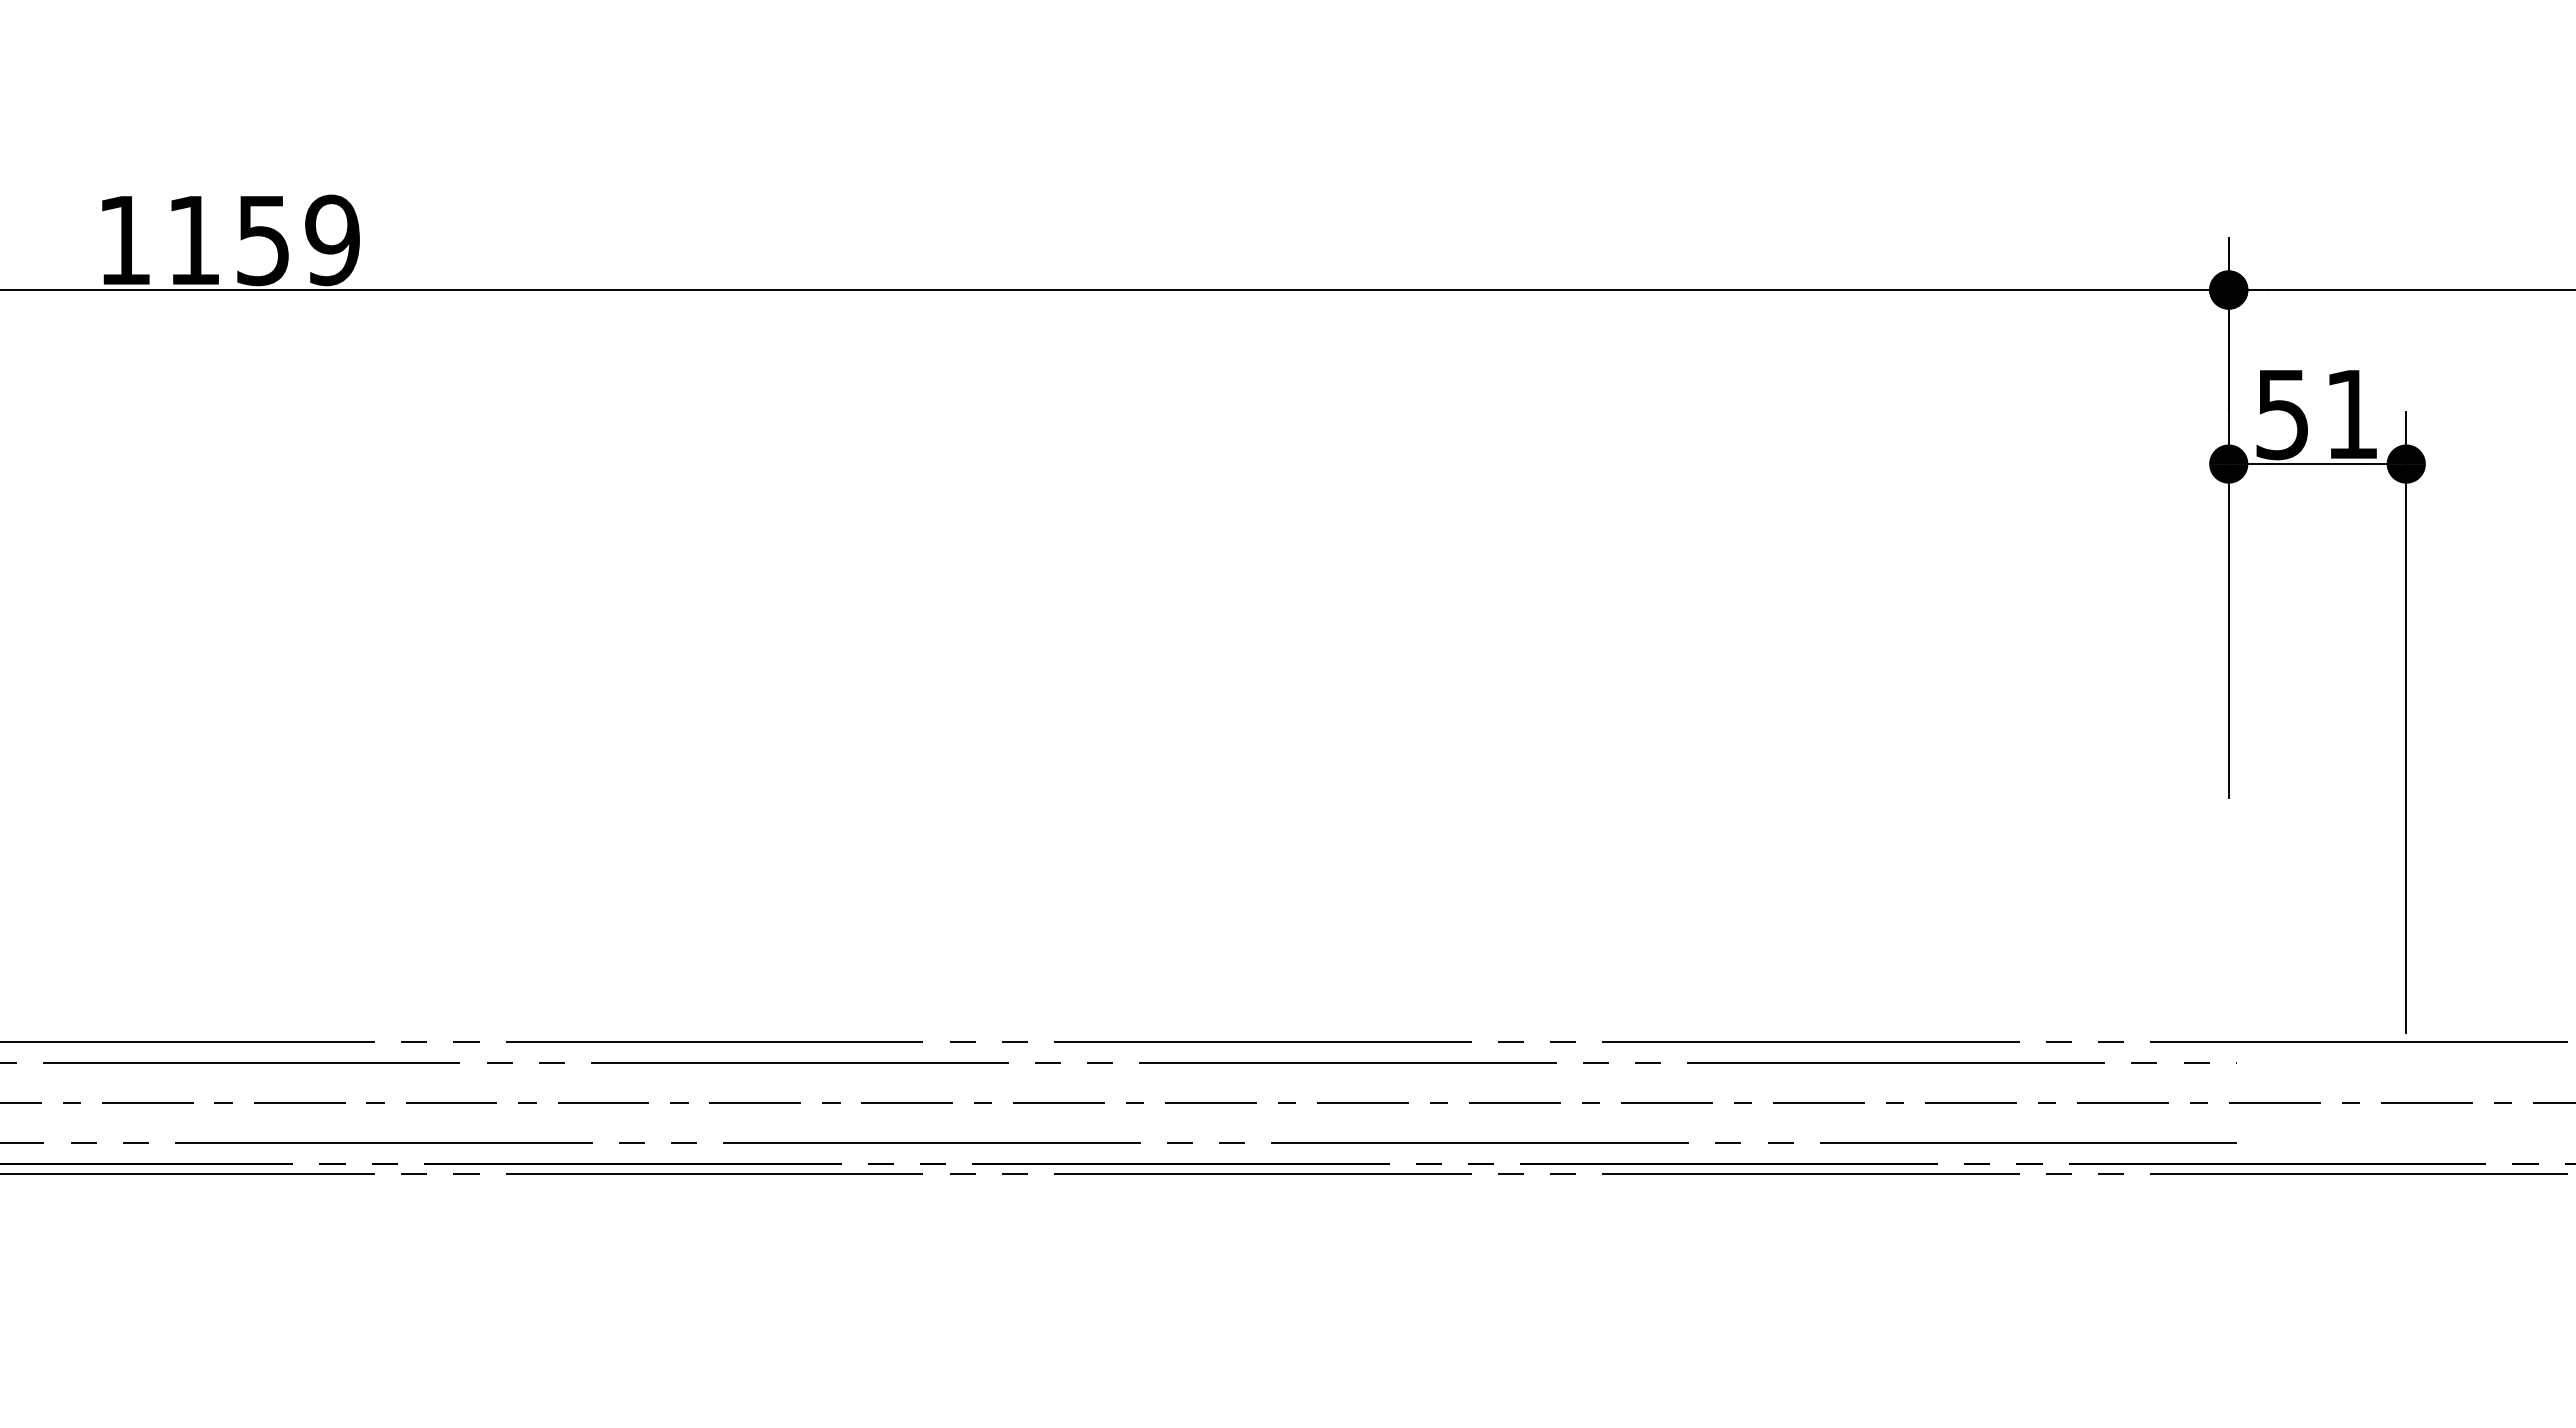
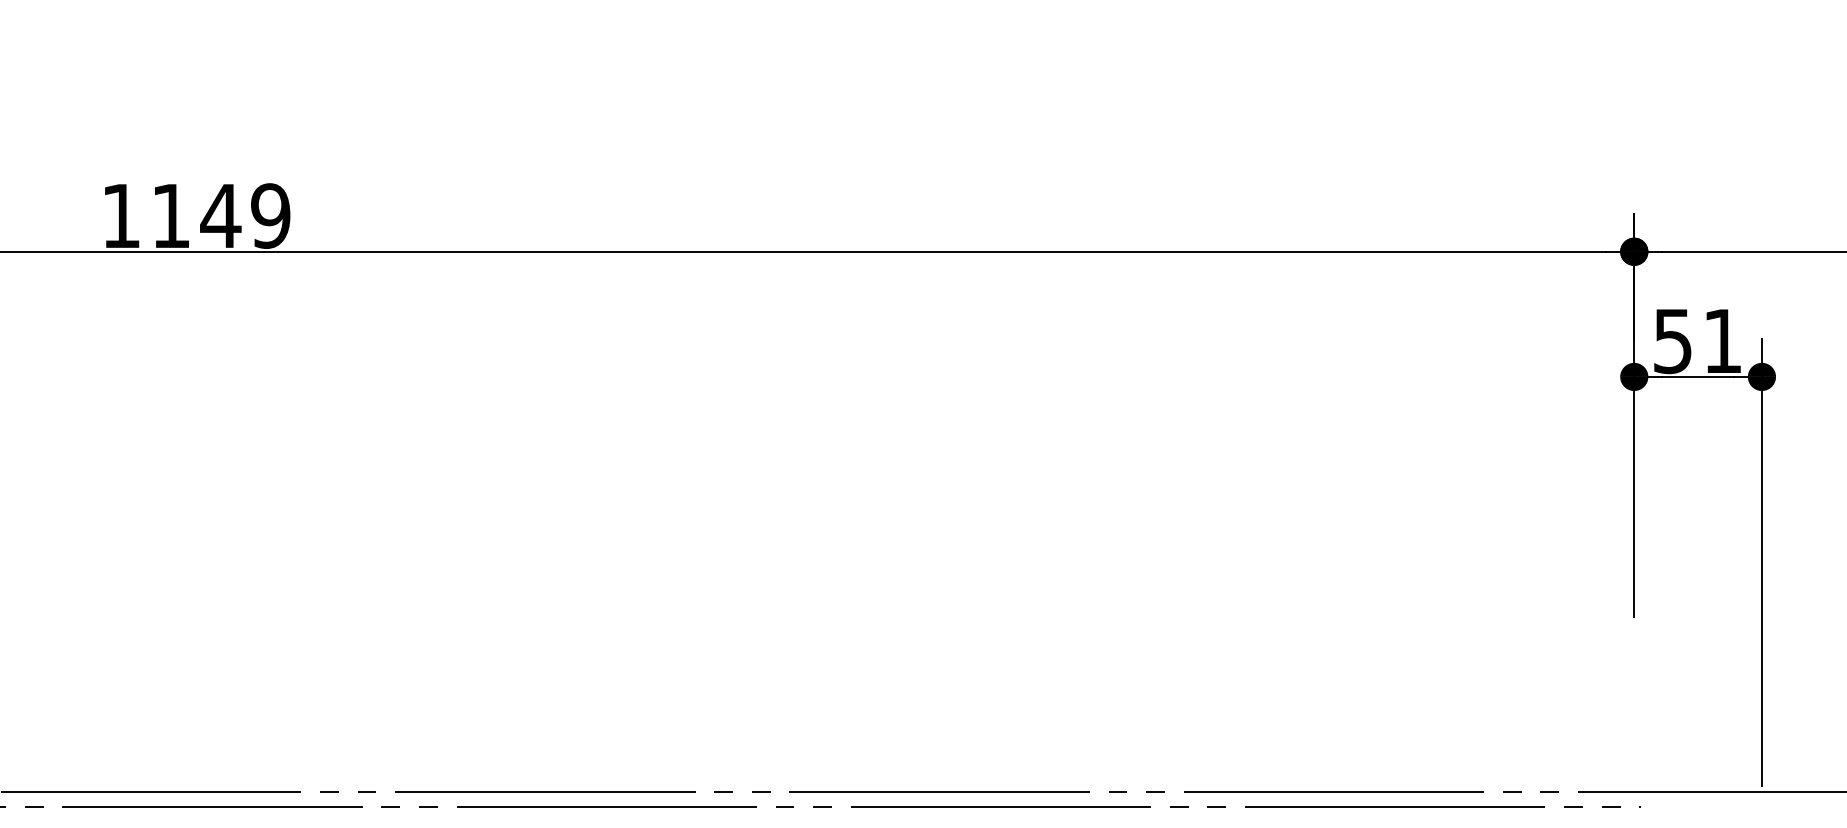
text: (263, 241) -> (221, 216), 1159 -> 1149

